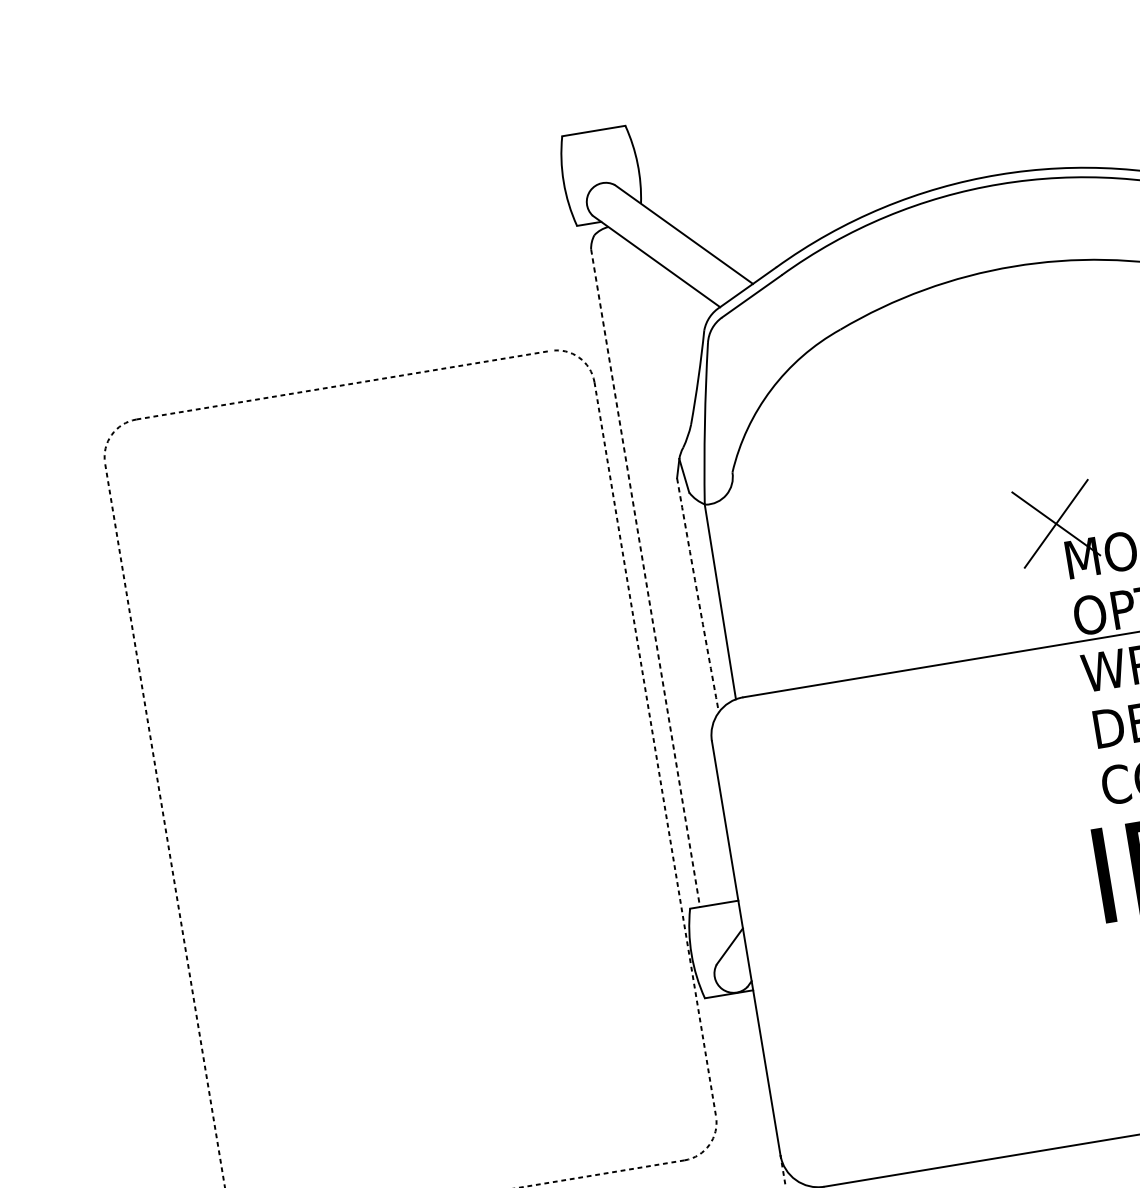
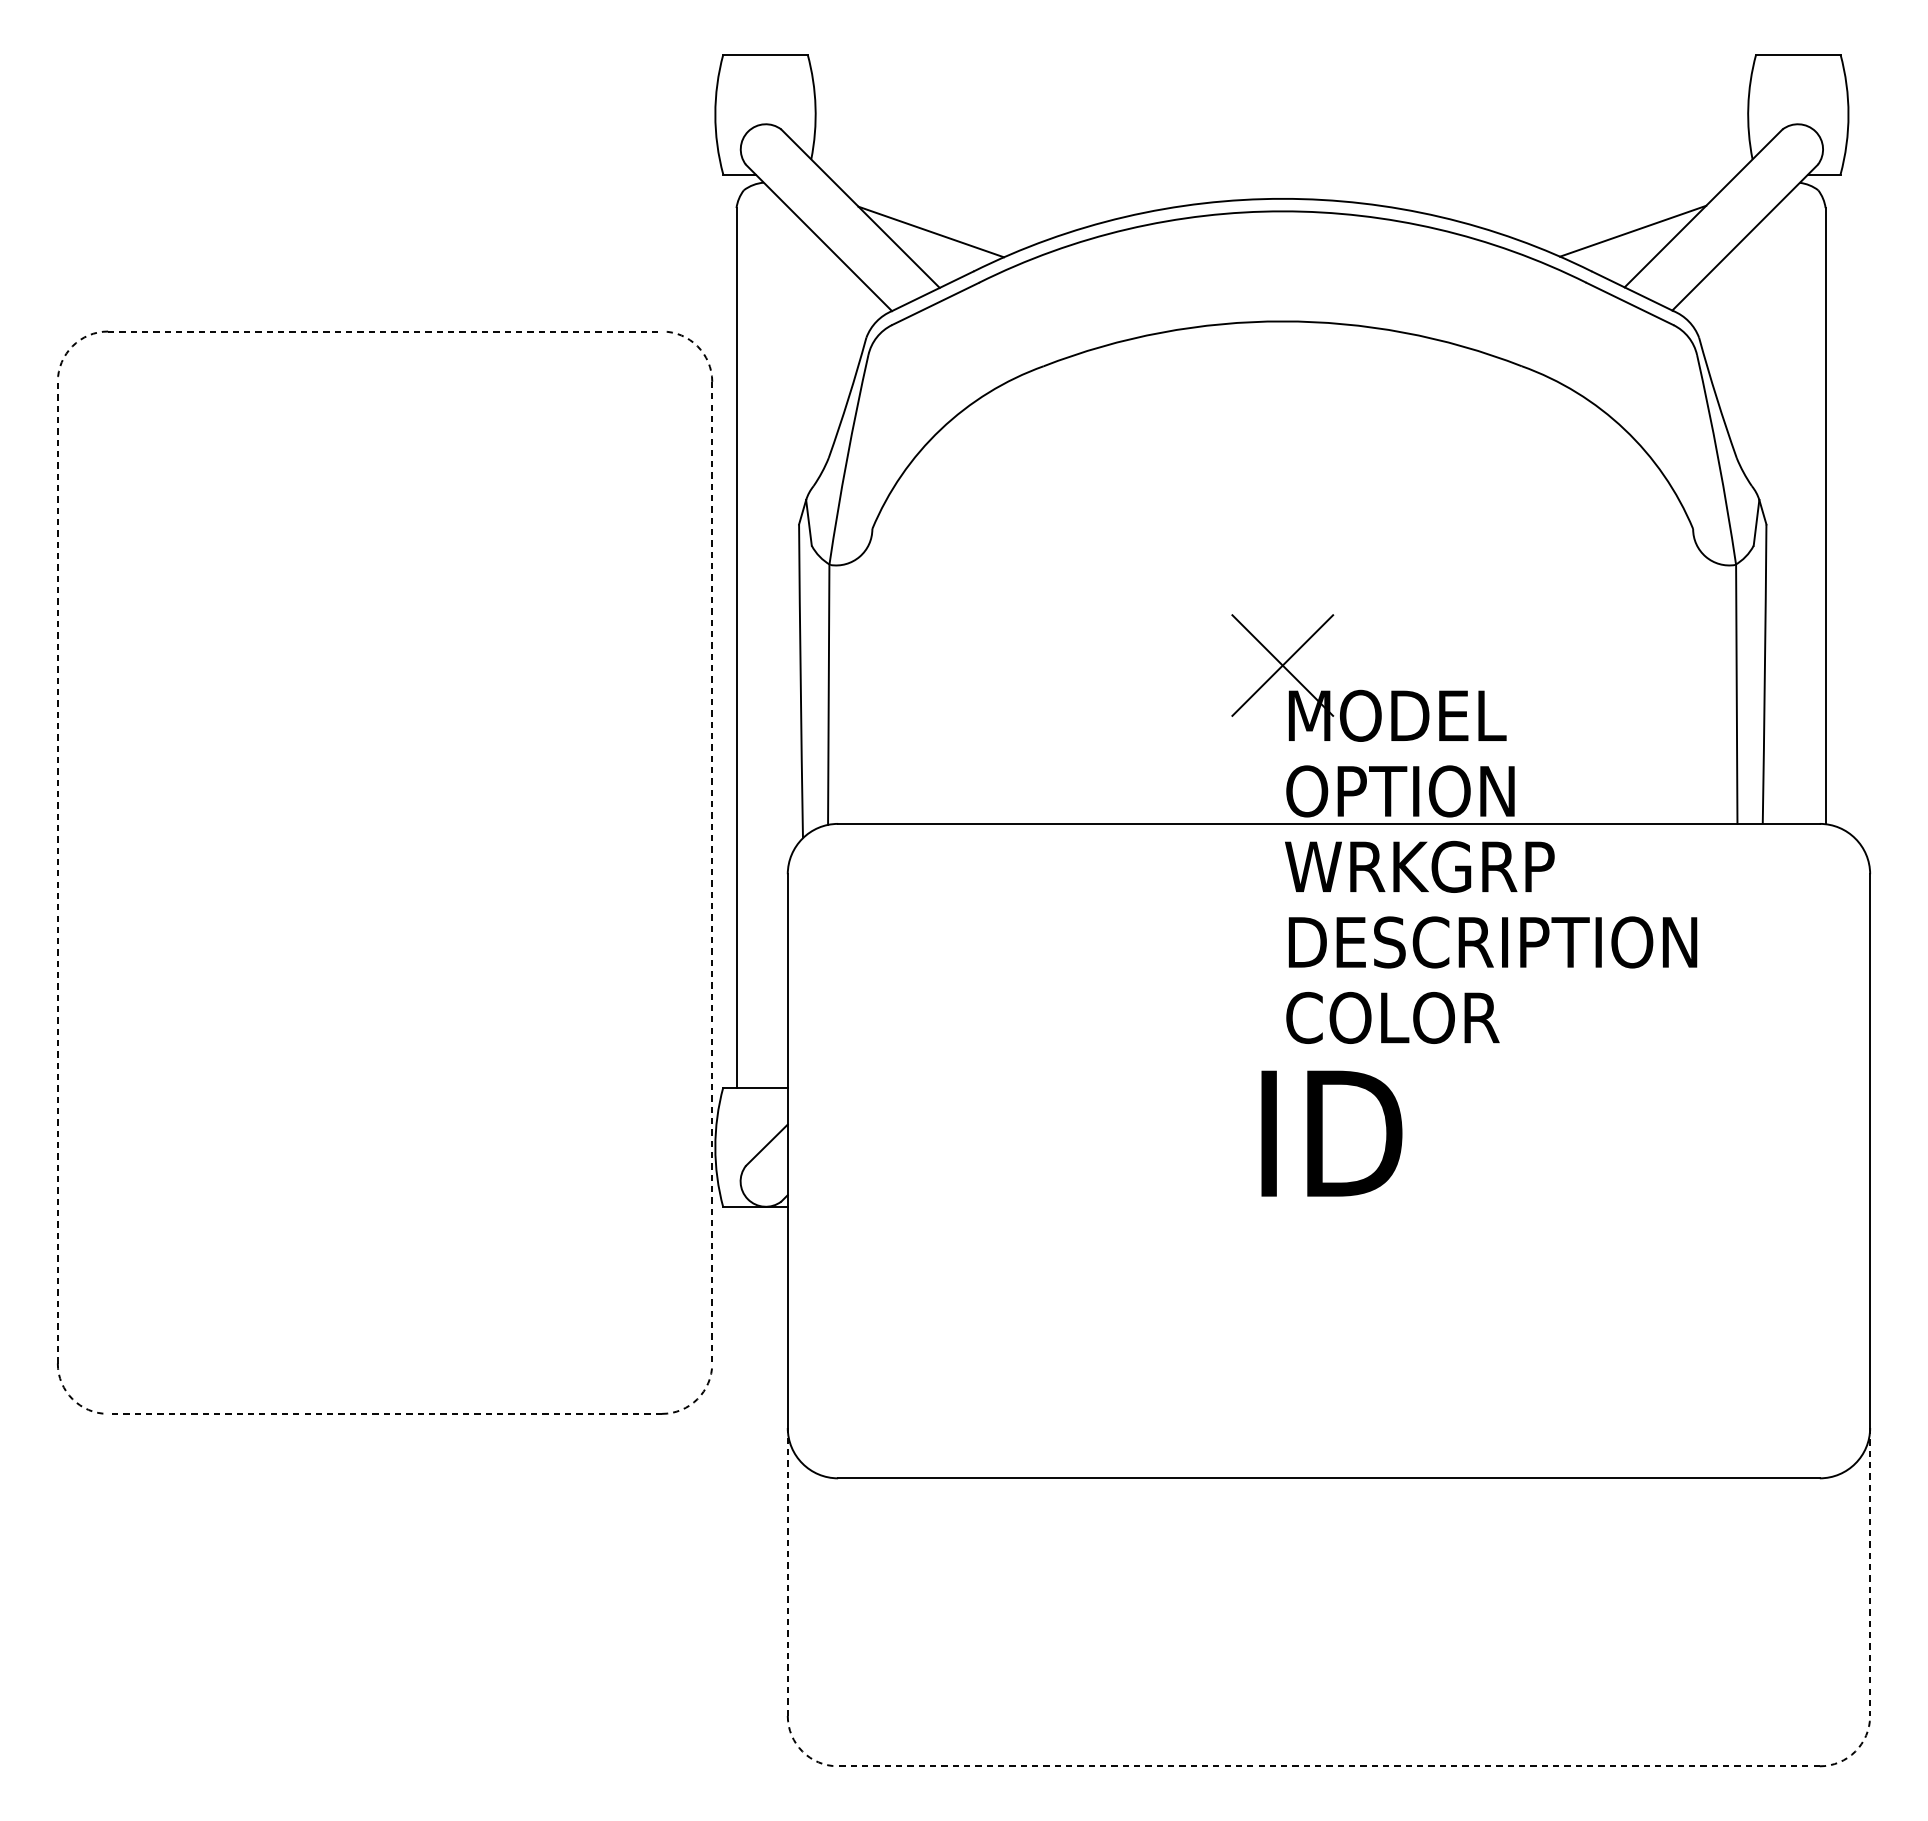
line: (739, 242) -> (930, 231), added
line: (645, 577) -> (736, 647), dashed -> solid
arc: (697, 595) -> (800, 681), dashed -> solid

